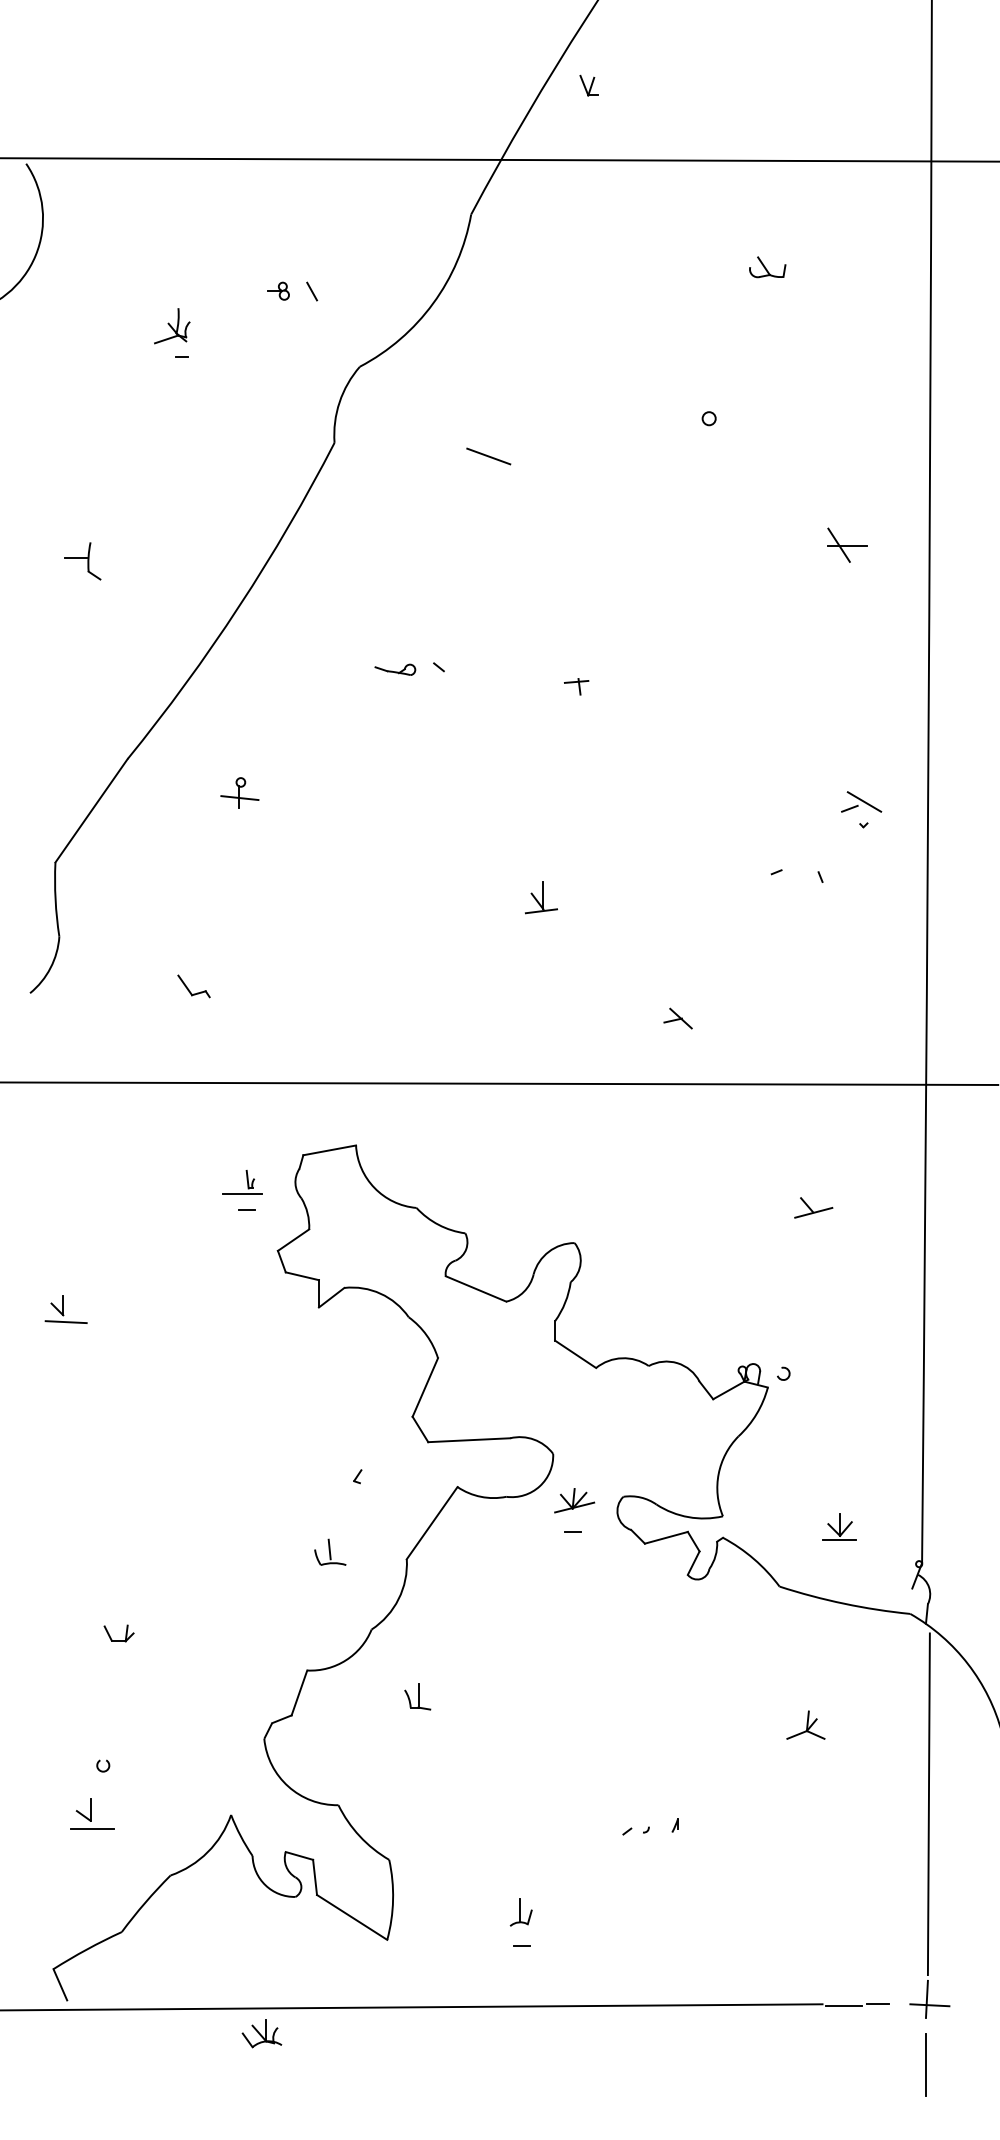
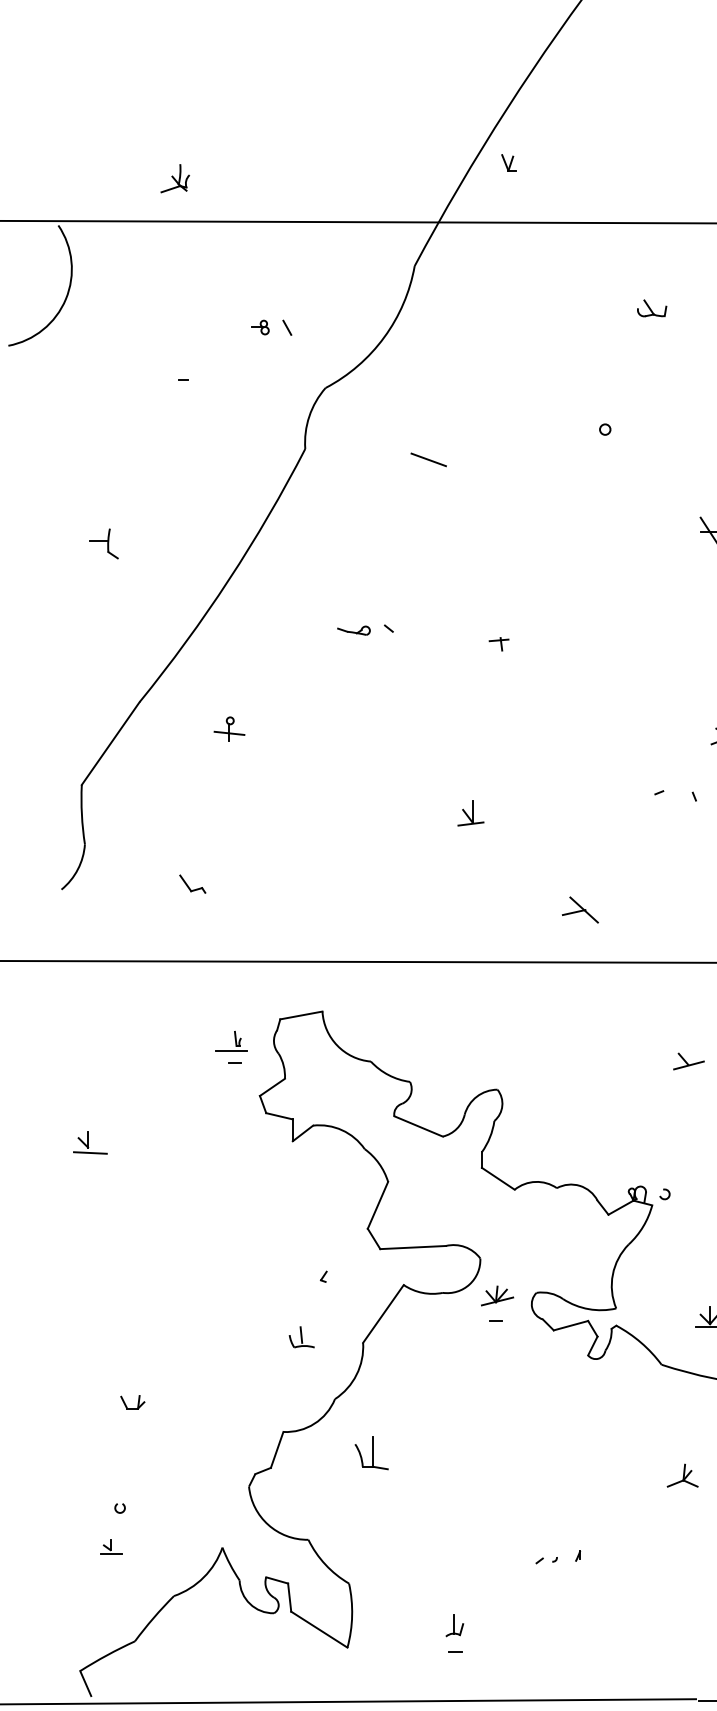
part: (172, 326) -> (175, 178), moved
part: (677, 1018) -> (579, 909), size x1.6
part: (417, 1696) -> (371, 1452), size x1.6
part: (92, 1813) -> (111, 1546), size x0.6

